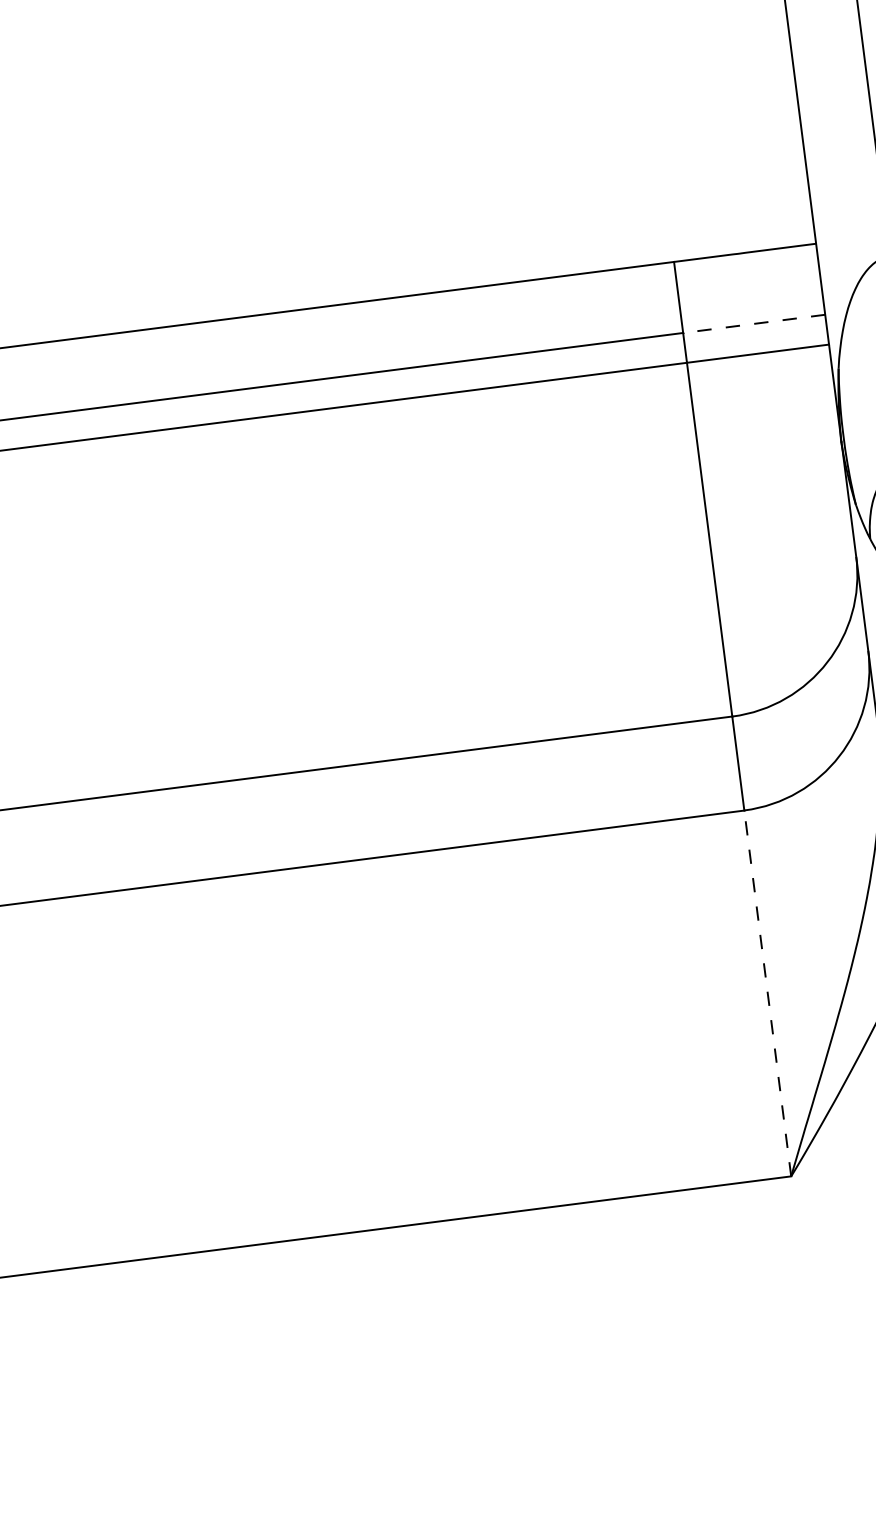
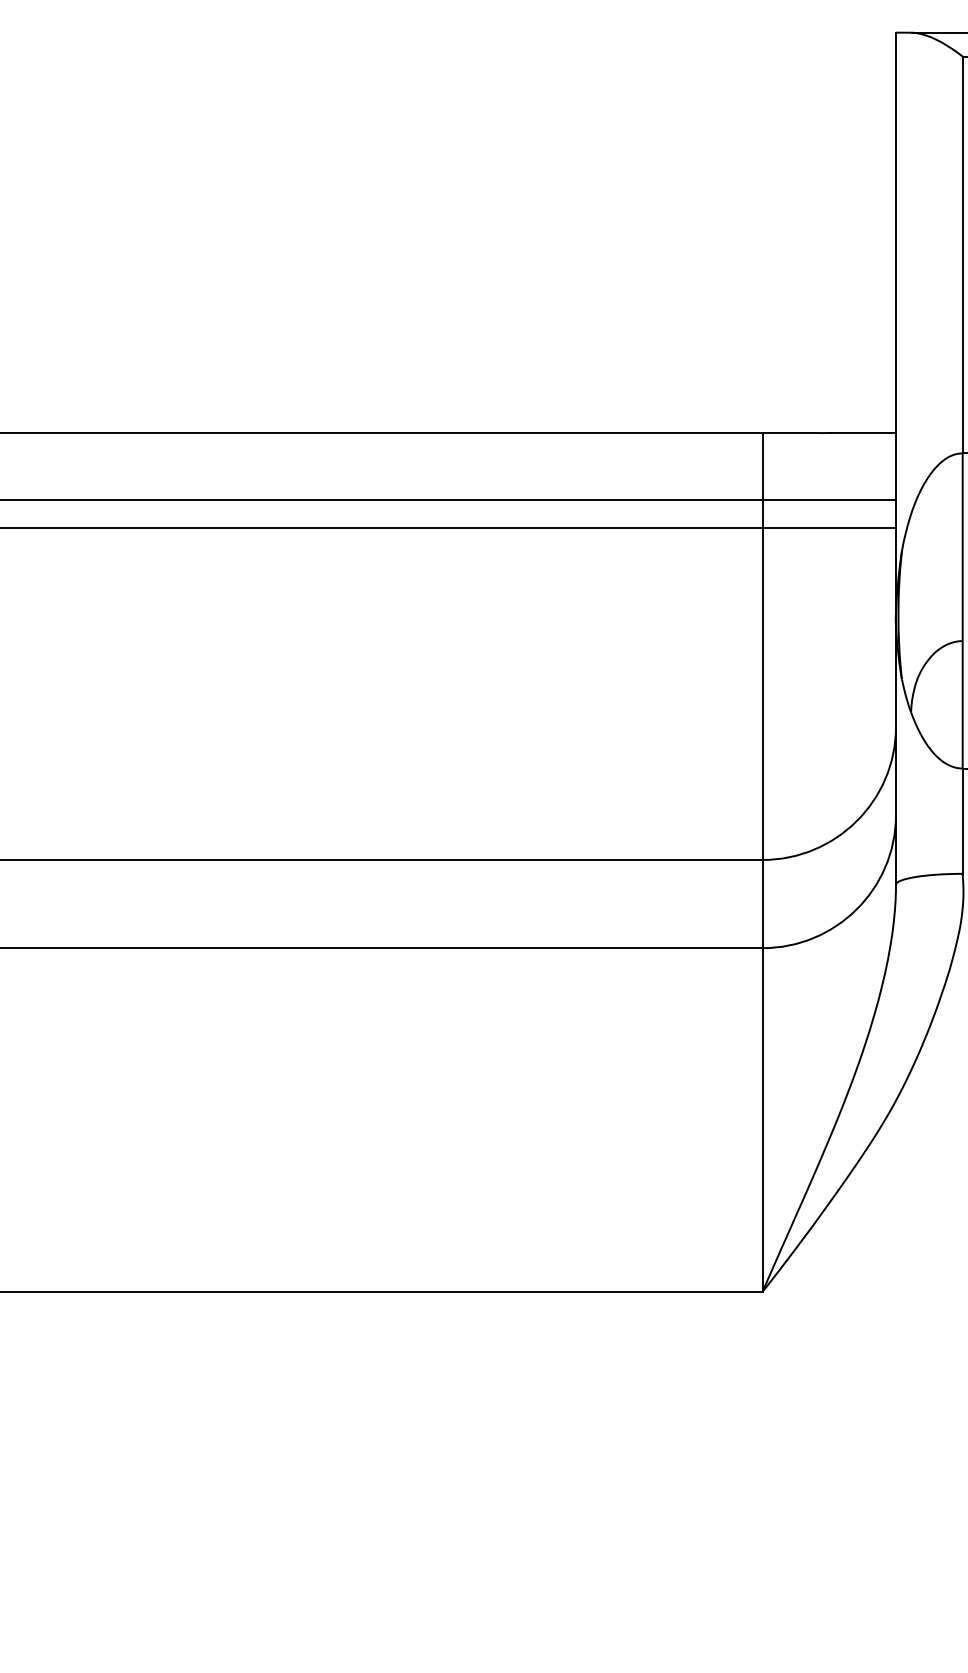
line: (754, 323) -> (829, 499), dashed -> solid
line: (767, 993) -> (762, 1120), dashed -> solid

